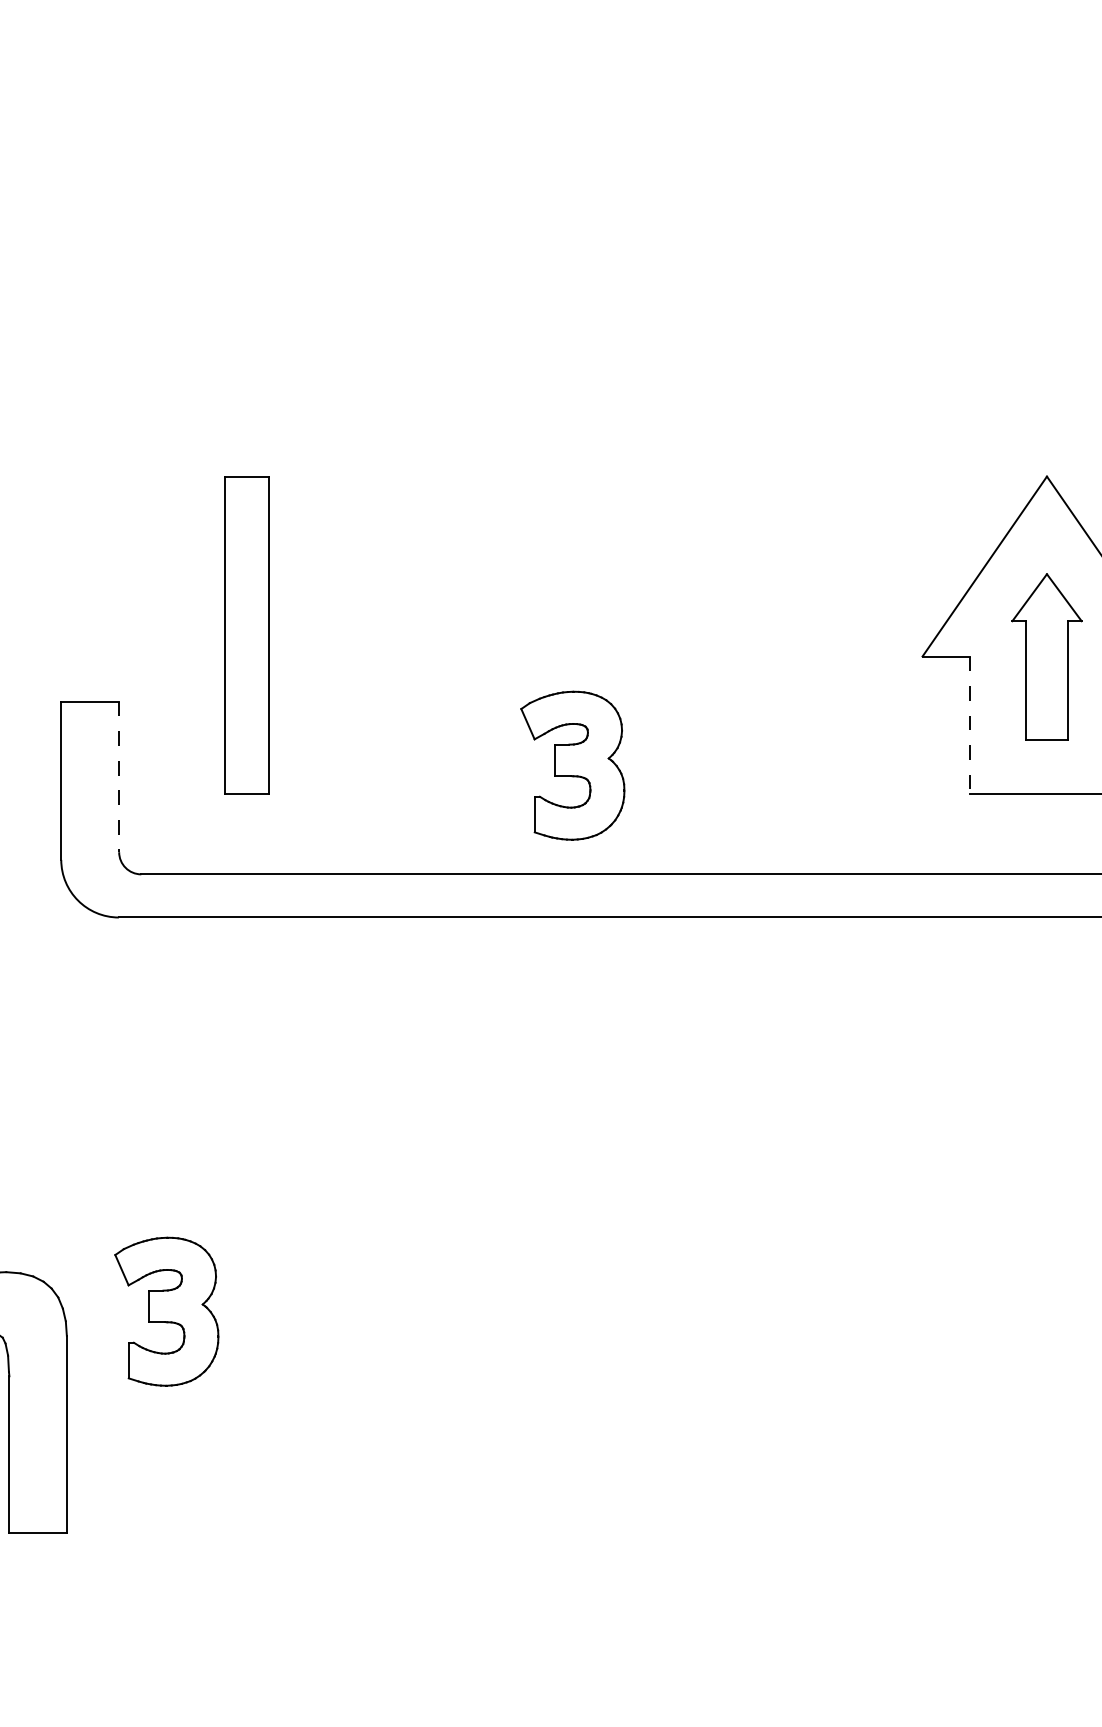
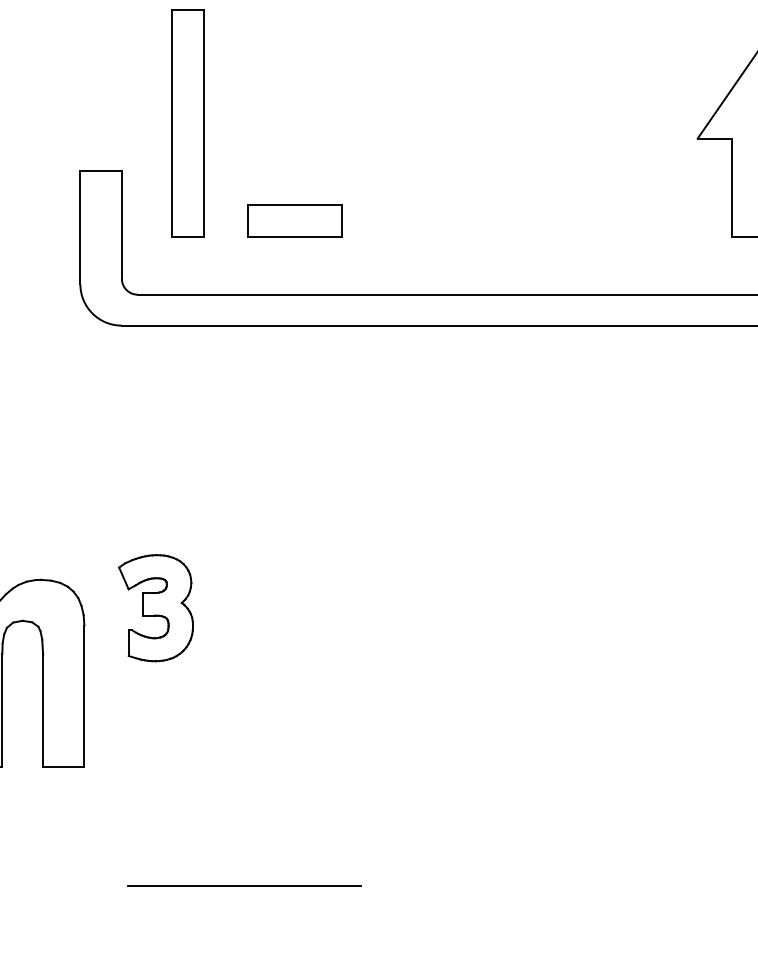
part: (246, 635) -> (187, 123), moved
line: (970, 725) -> (732, 187), dashed -> solid
part: (572, 765) -> (446, 216), removed
part: (360, 771) -> (294, 220), added
line: (119, 777) -> (122, 225), dashed -> solid
line: (290, 1698) -> (244, 885), added

